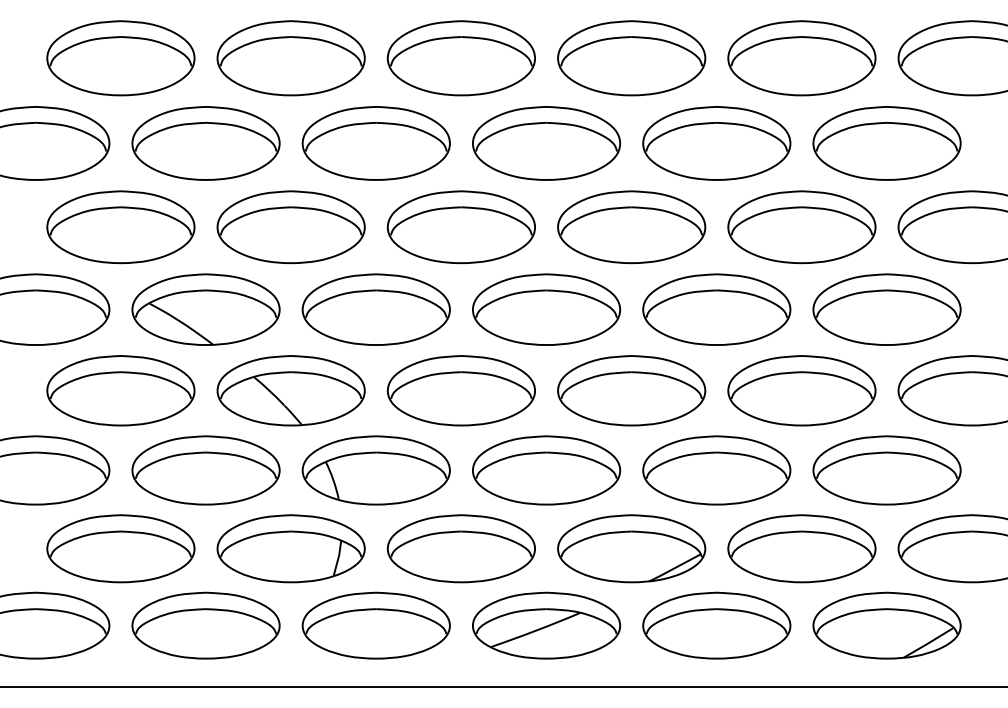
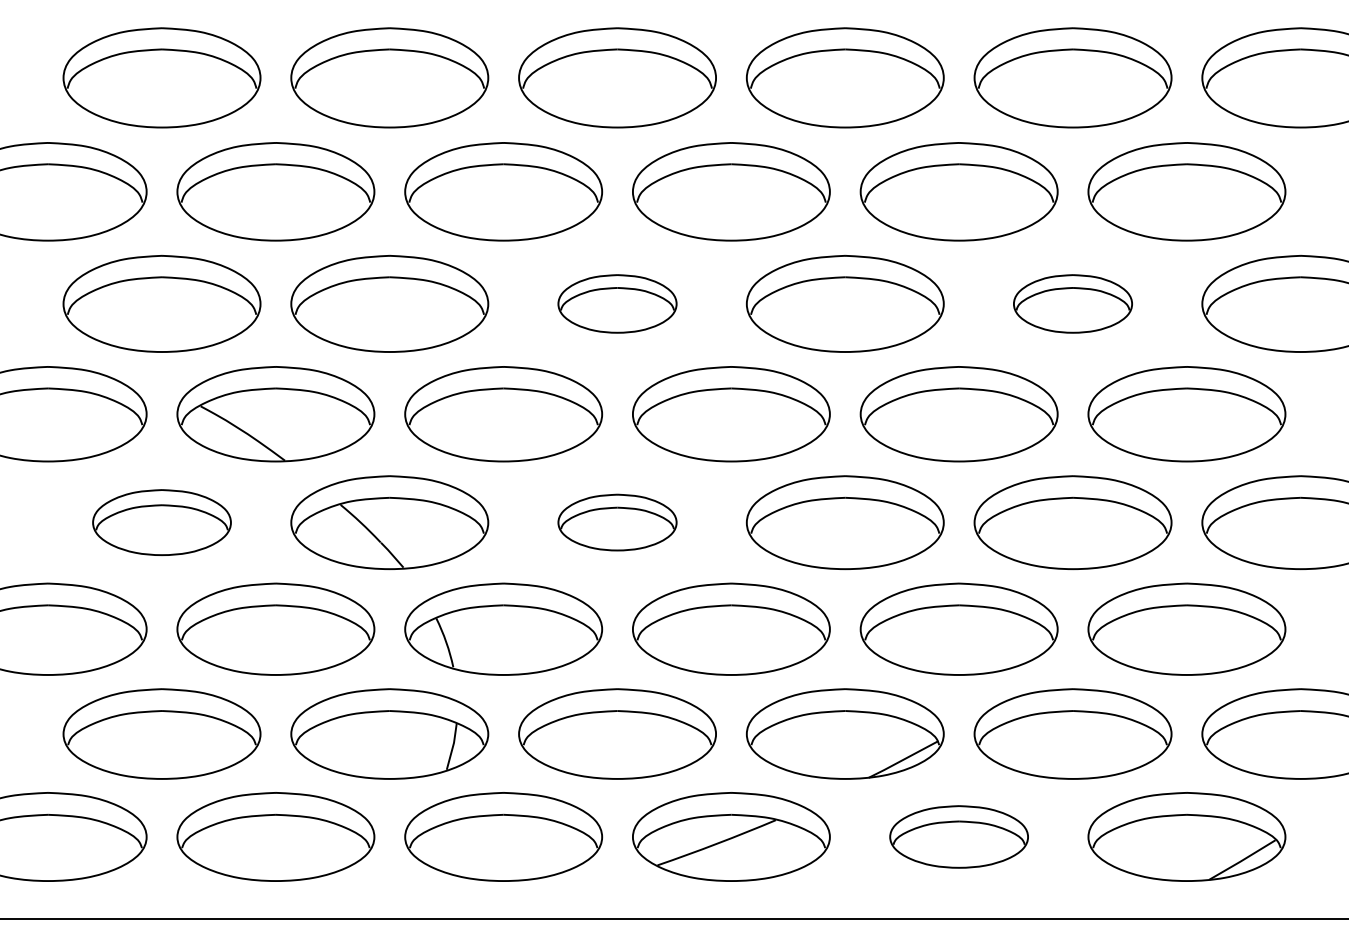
part: (461, 226) -> (617, 303), size x0.6
part: (801, 226) -> (1072, 303), size x0.6
part: (120, 390) -> (161, 522), size x0.7
part: (461, 390) -> (617, 522), size x0.6
part: (716, 625) -> (958, 836), size x0.7

